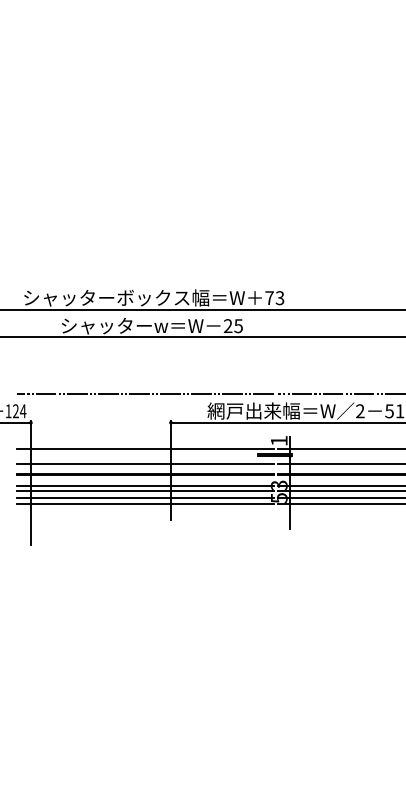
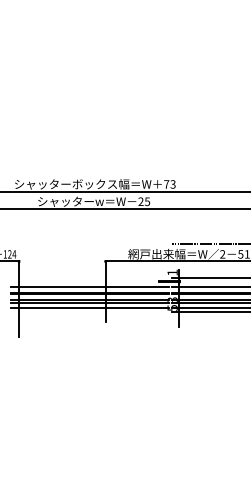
line: (144, 393) -> (89, 243), removed
line: (144, 448) -> (89, 277), removed
line: (144, 503) -> (89, 311), removed

